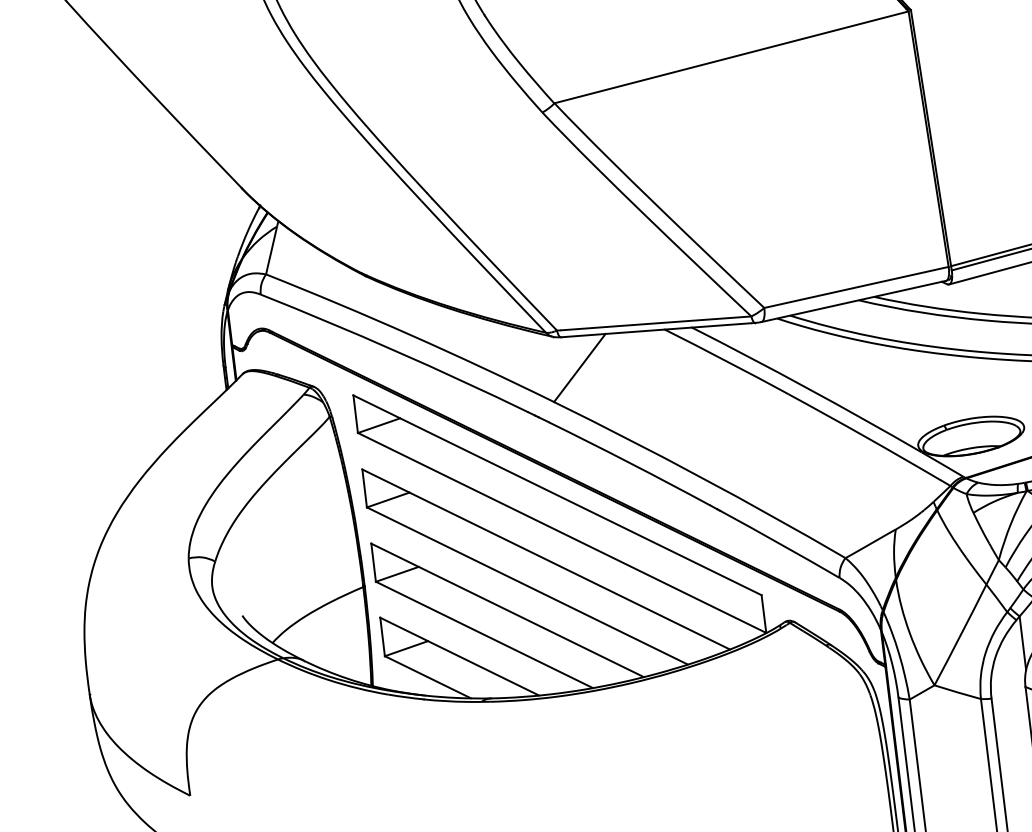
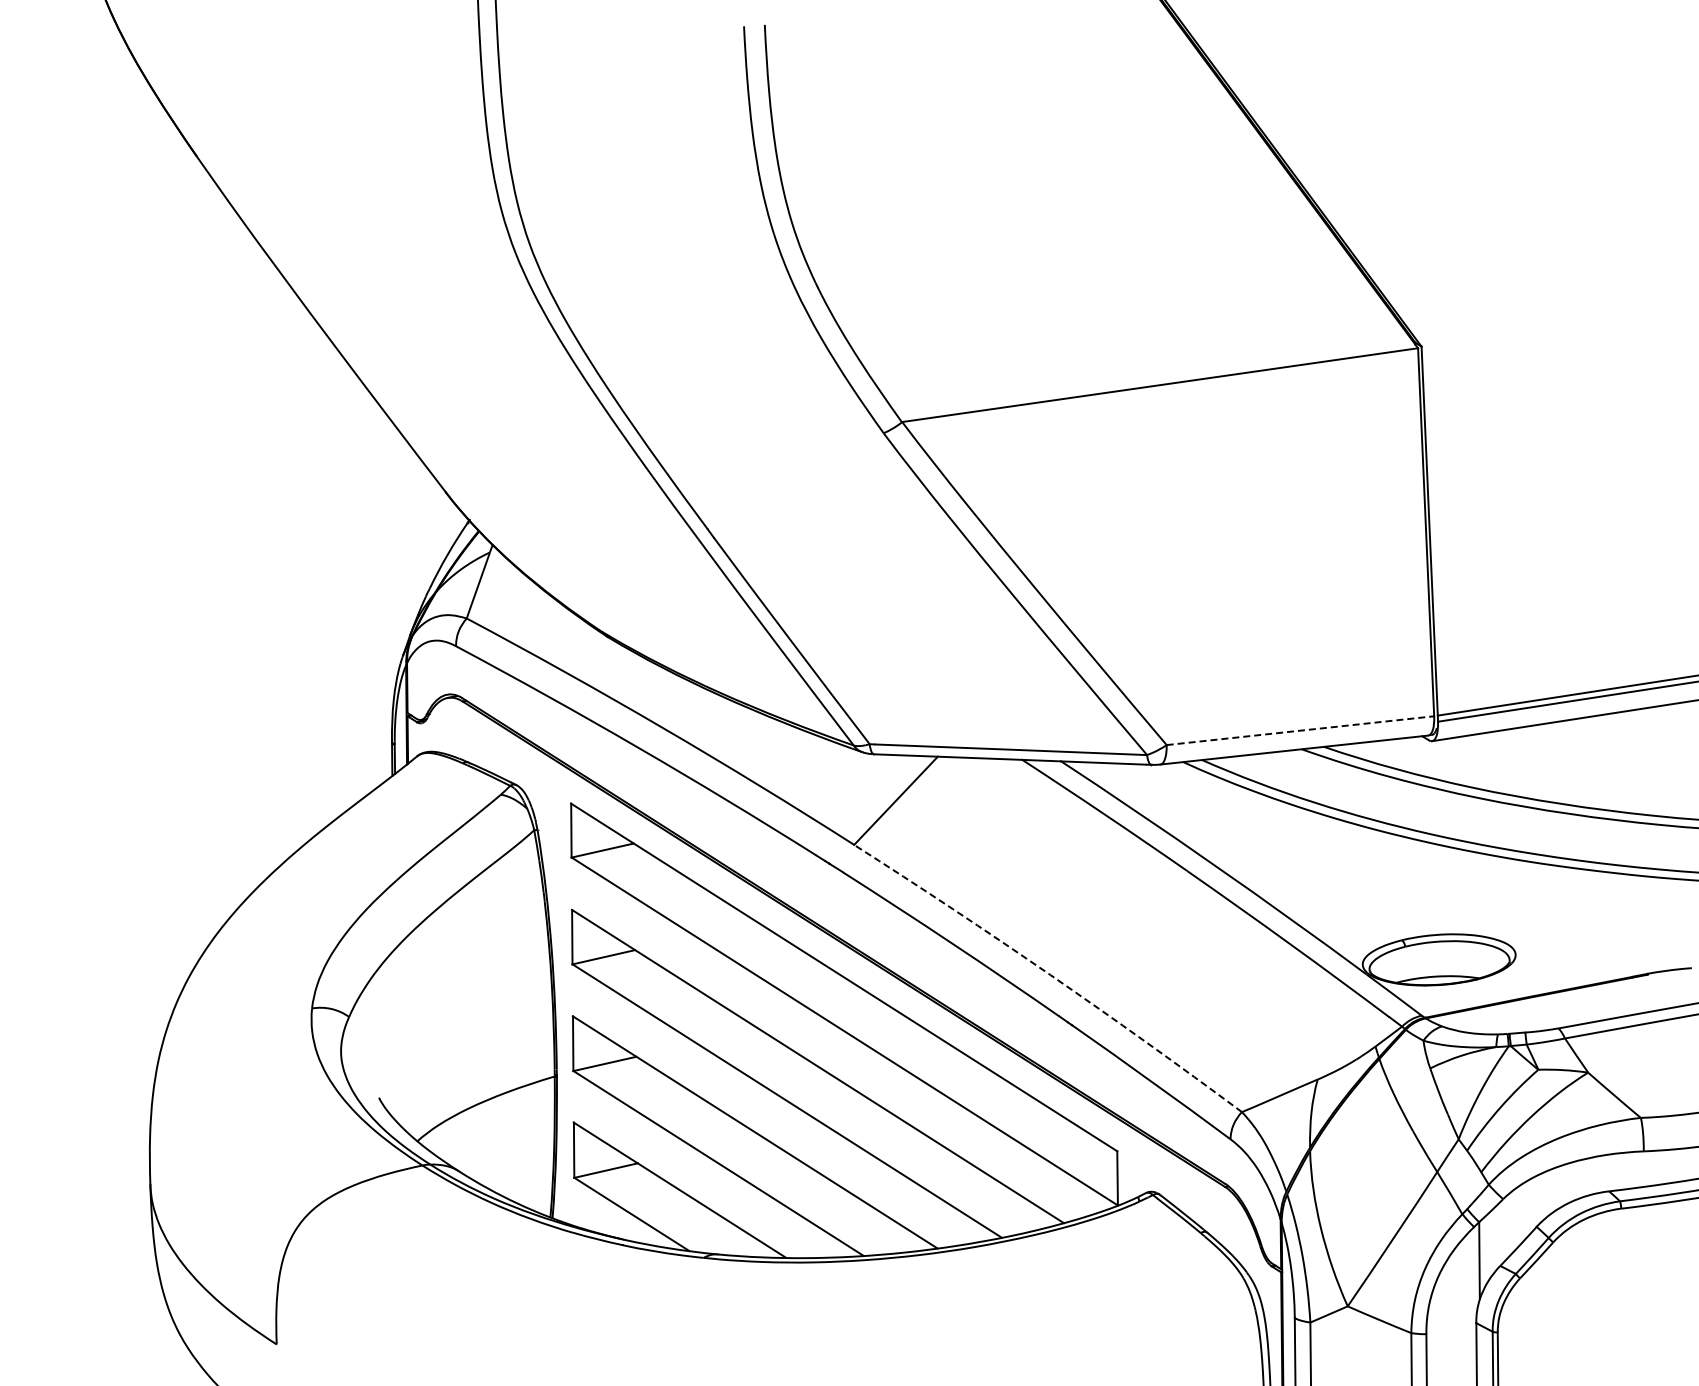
line: (856, 287) -> (1300, 730), solid -> dashed
arc: (701, 477) -> (1050, 975), solid -> dashed

